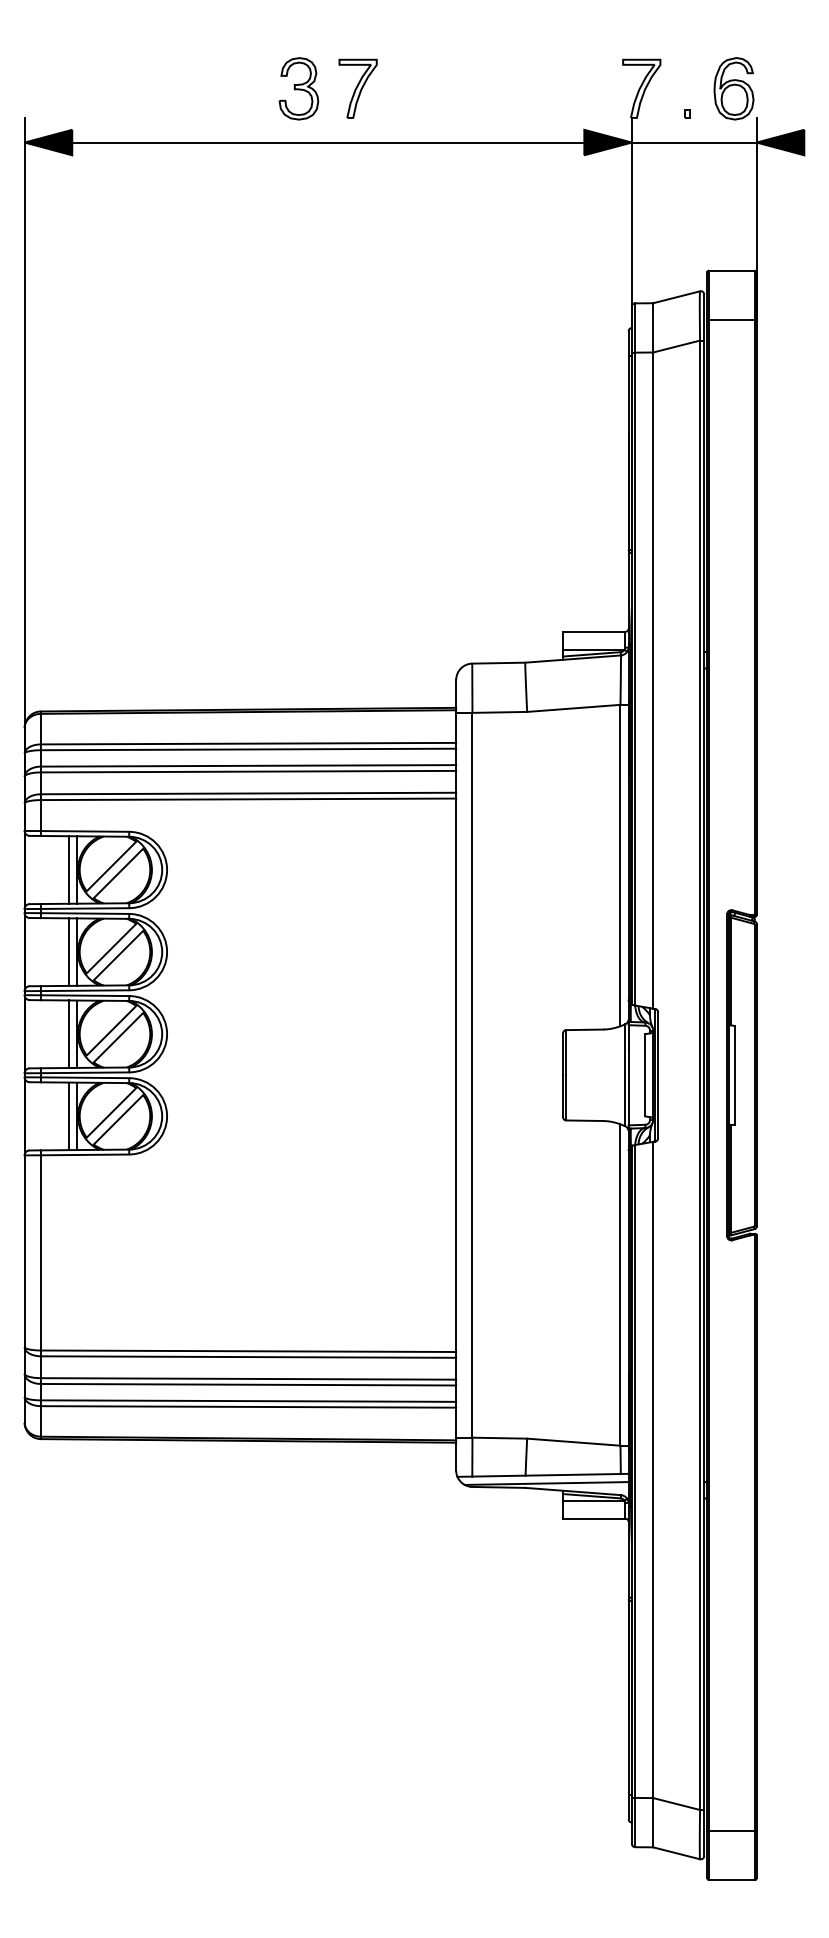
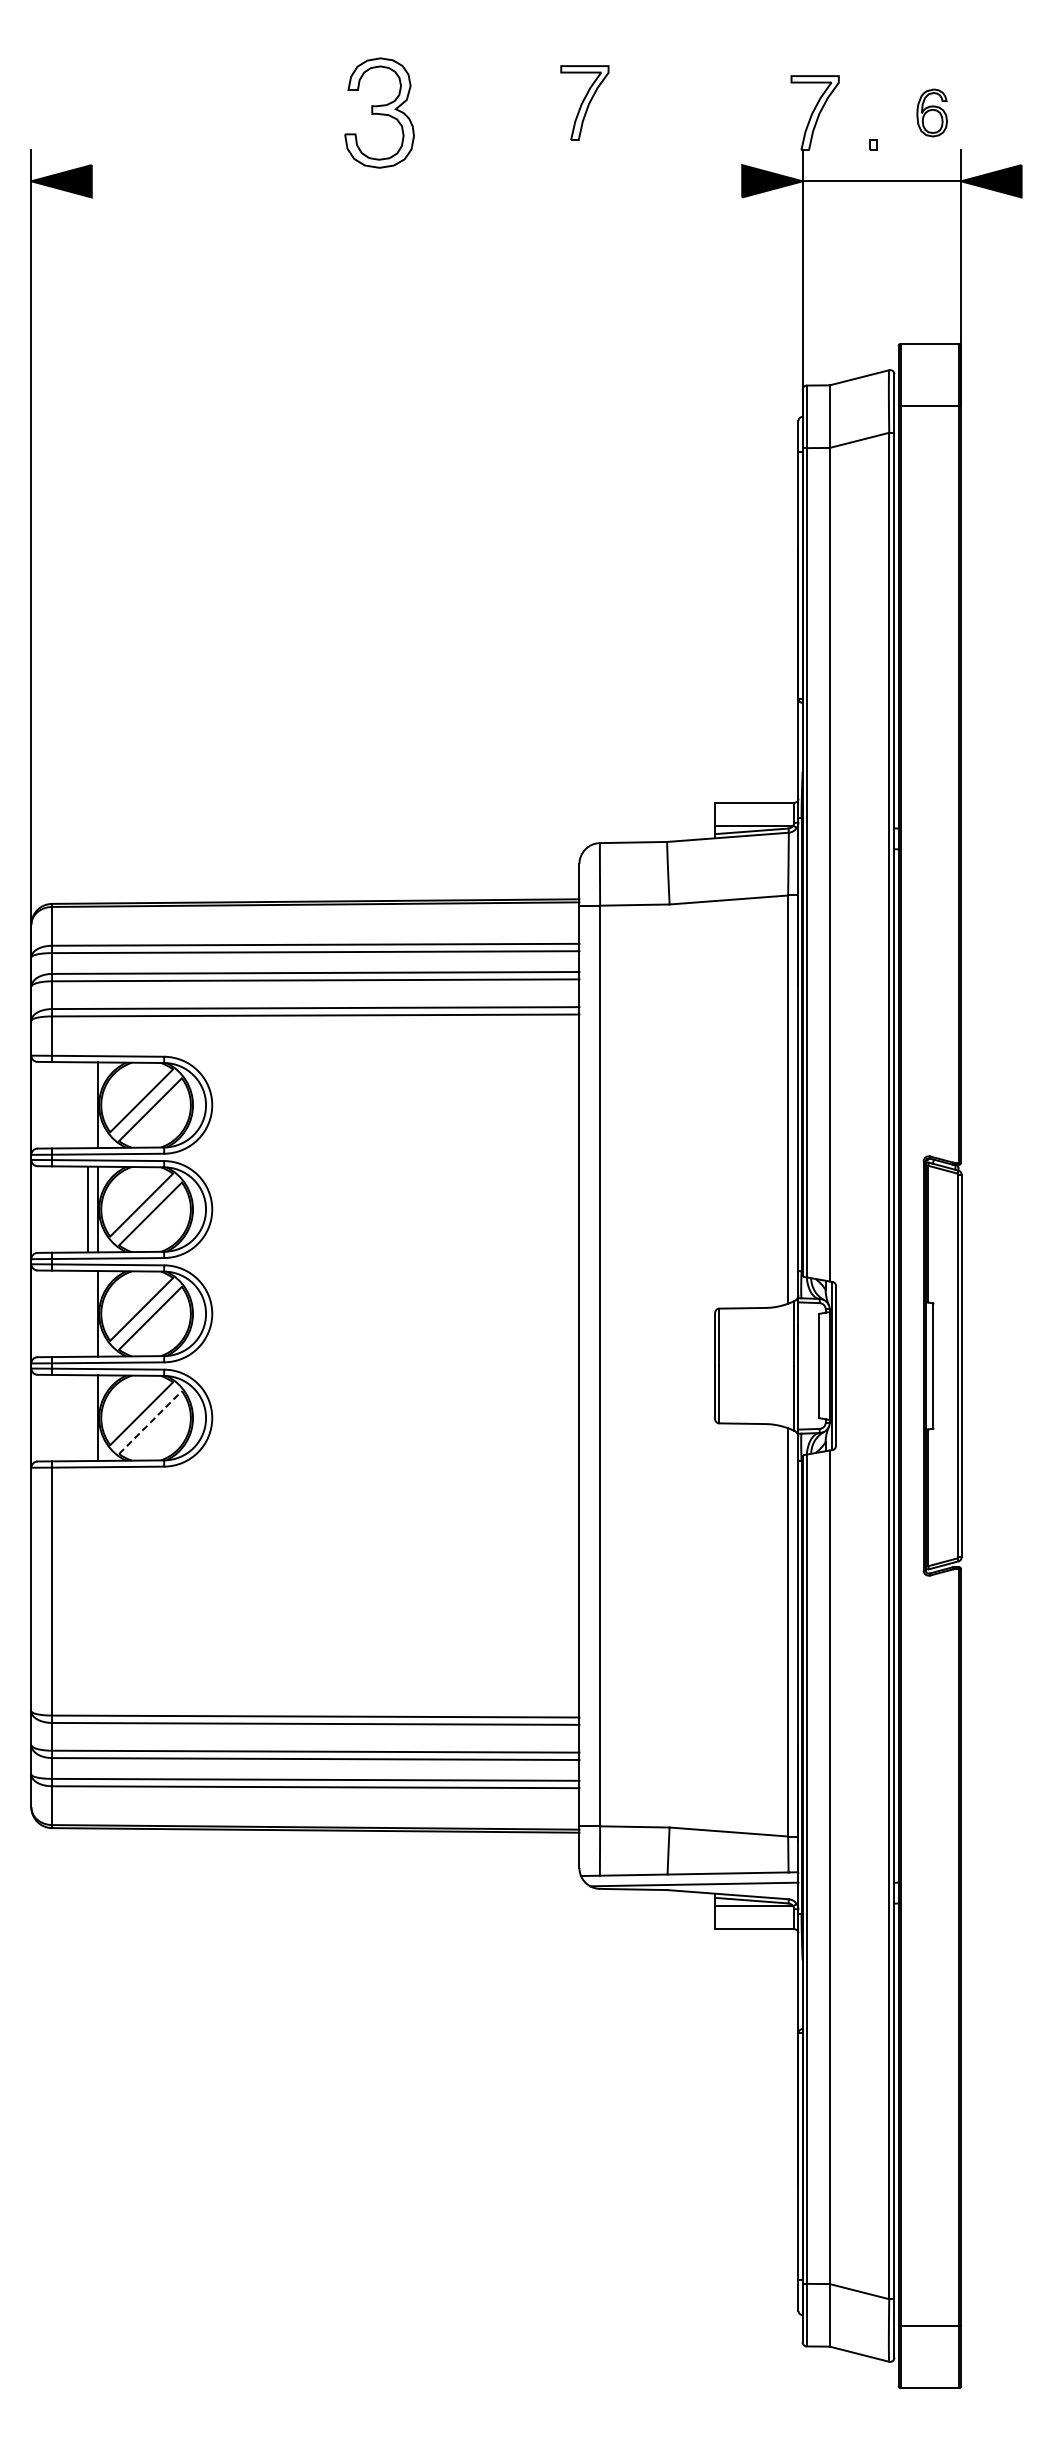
part: (298, 88) -> (379, 112), size x1.4
part: (357, 88) -> (584, 102), moved
part: (733, 88) -> (931, 112), size x0.6
line: (327, 142) -> (416, 181), removed
line: (68, 870) -> (87, 1105), removed
line: (68, 1033) -> (87, 1313), removed
line: (68, 1116) -> (87, 1418), removed
line: (118, 1119) -> (150, 1422), solid -> dashed

